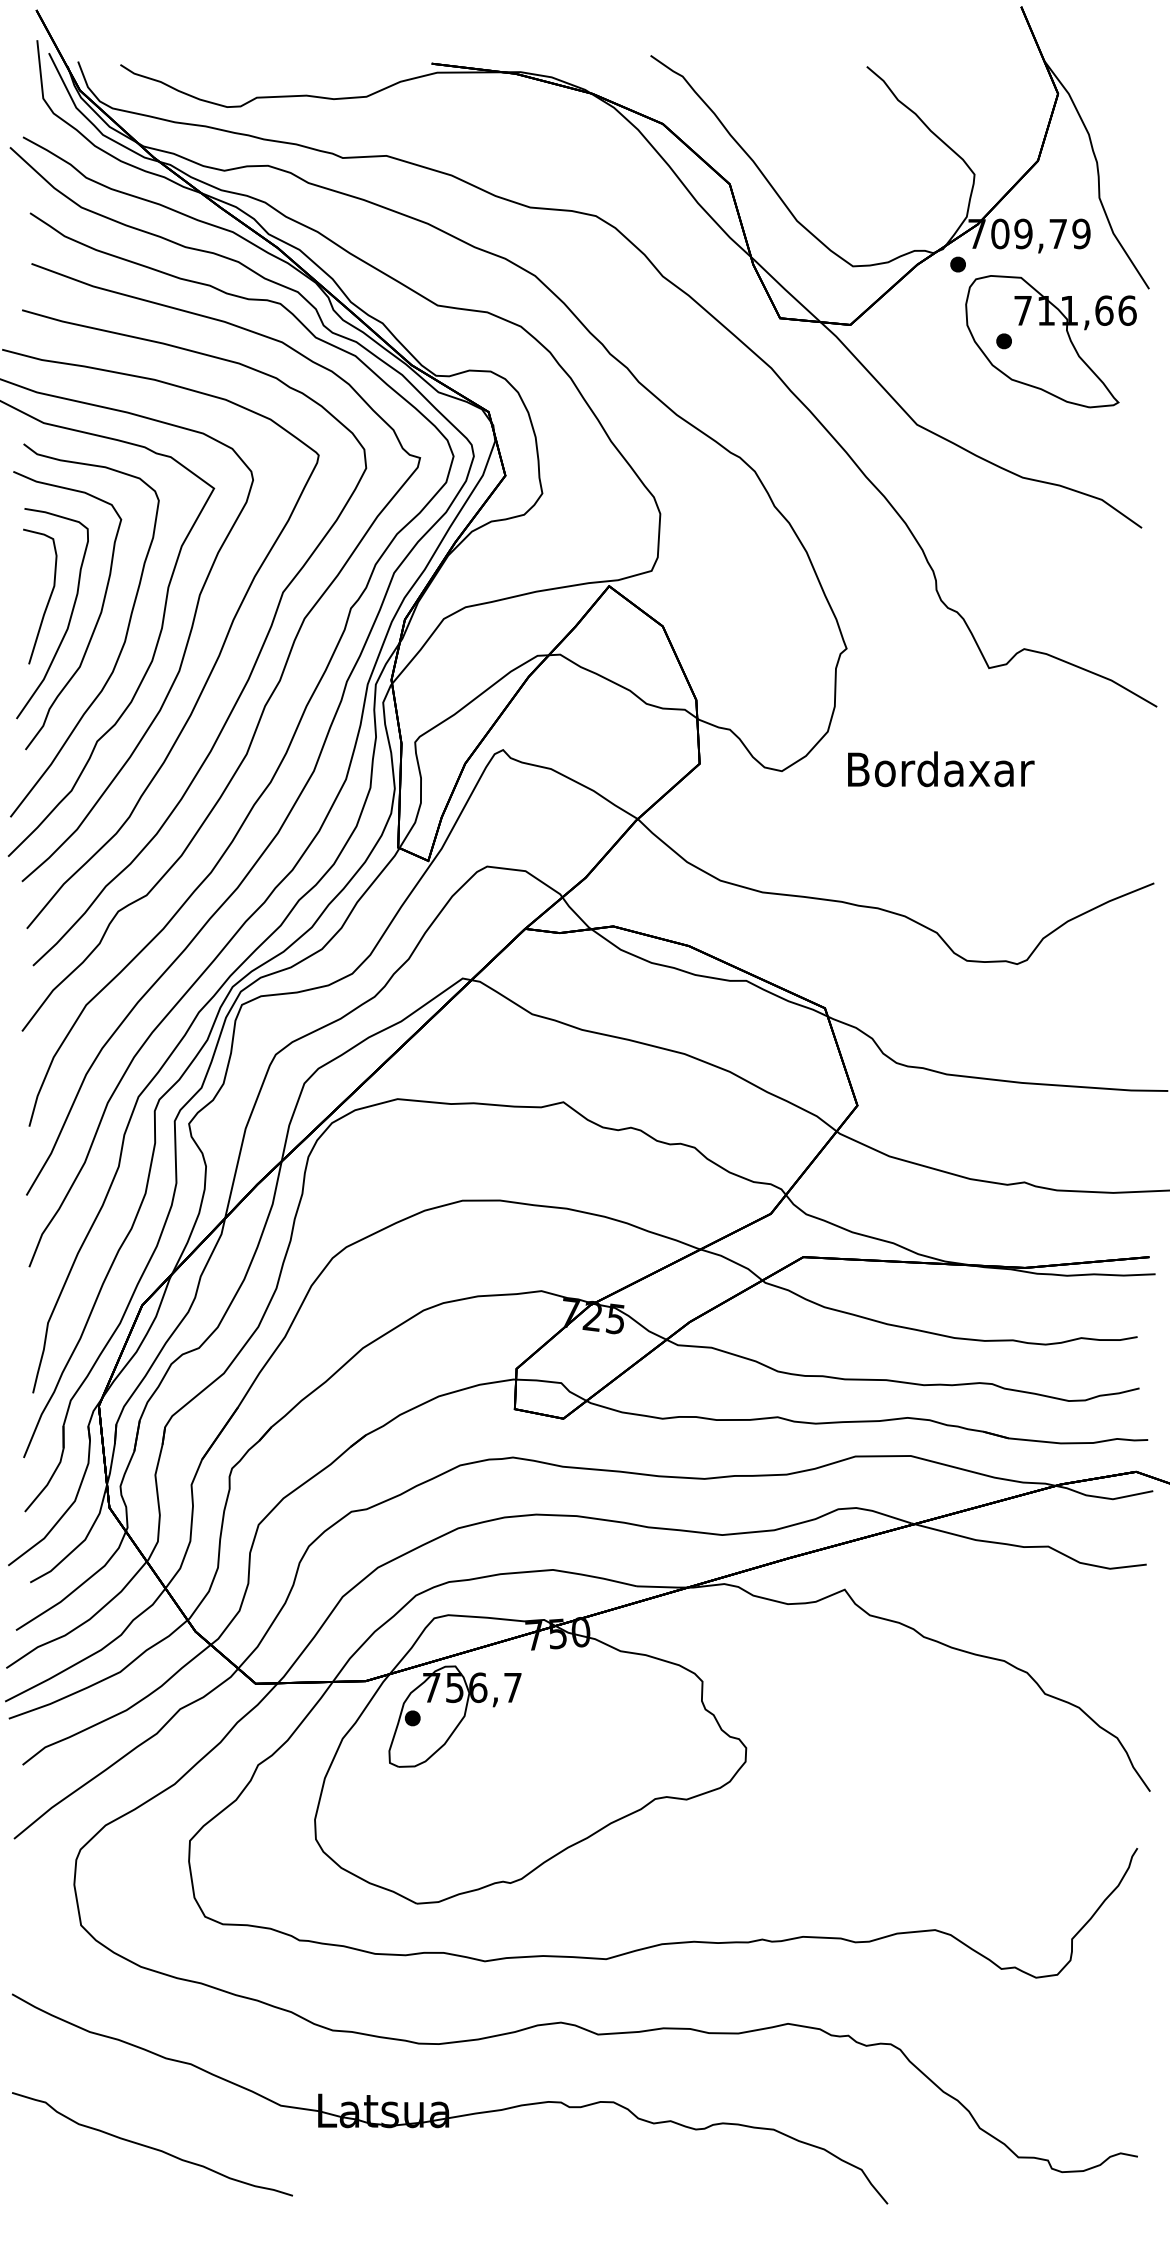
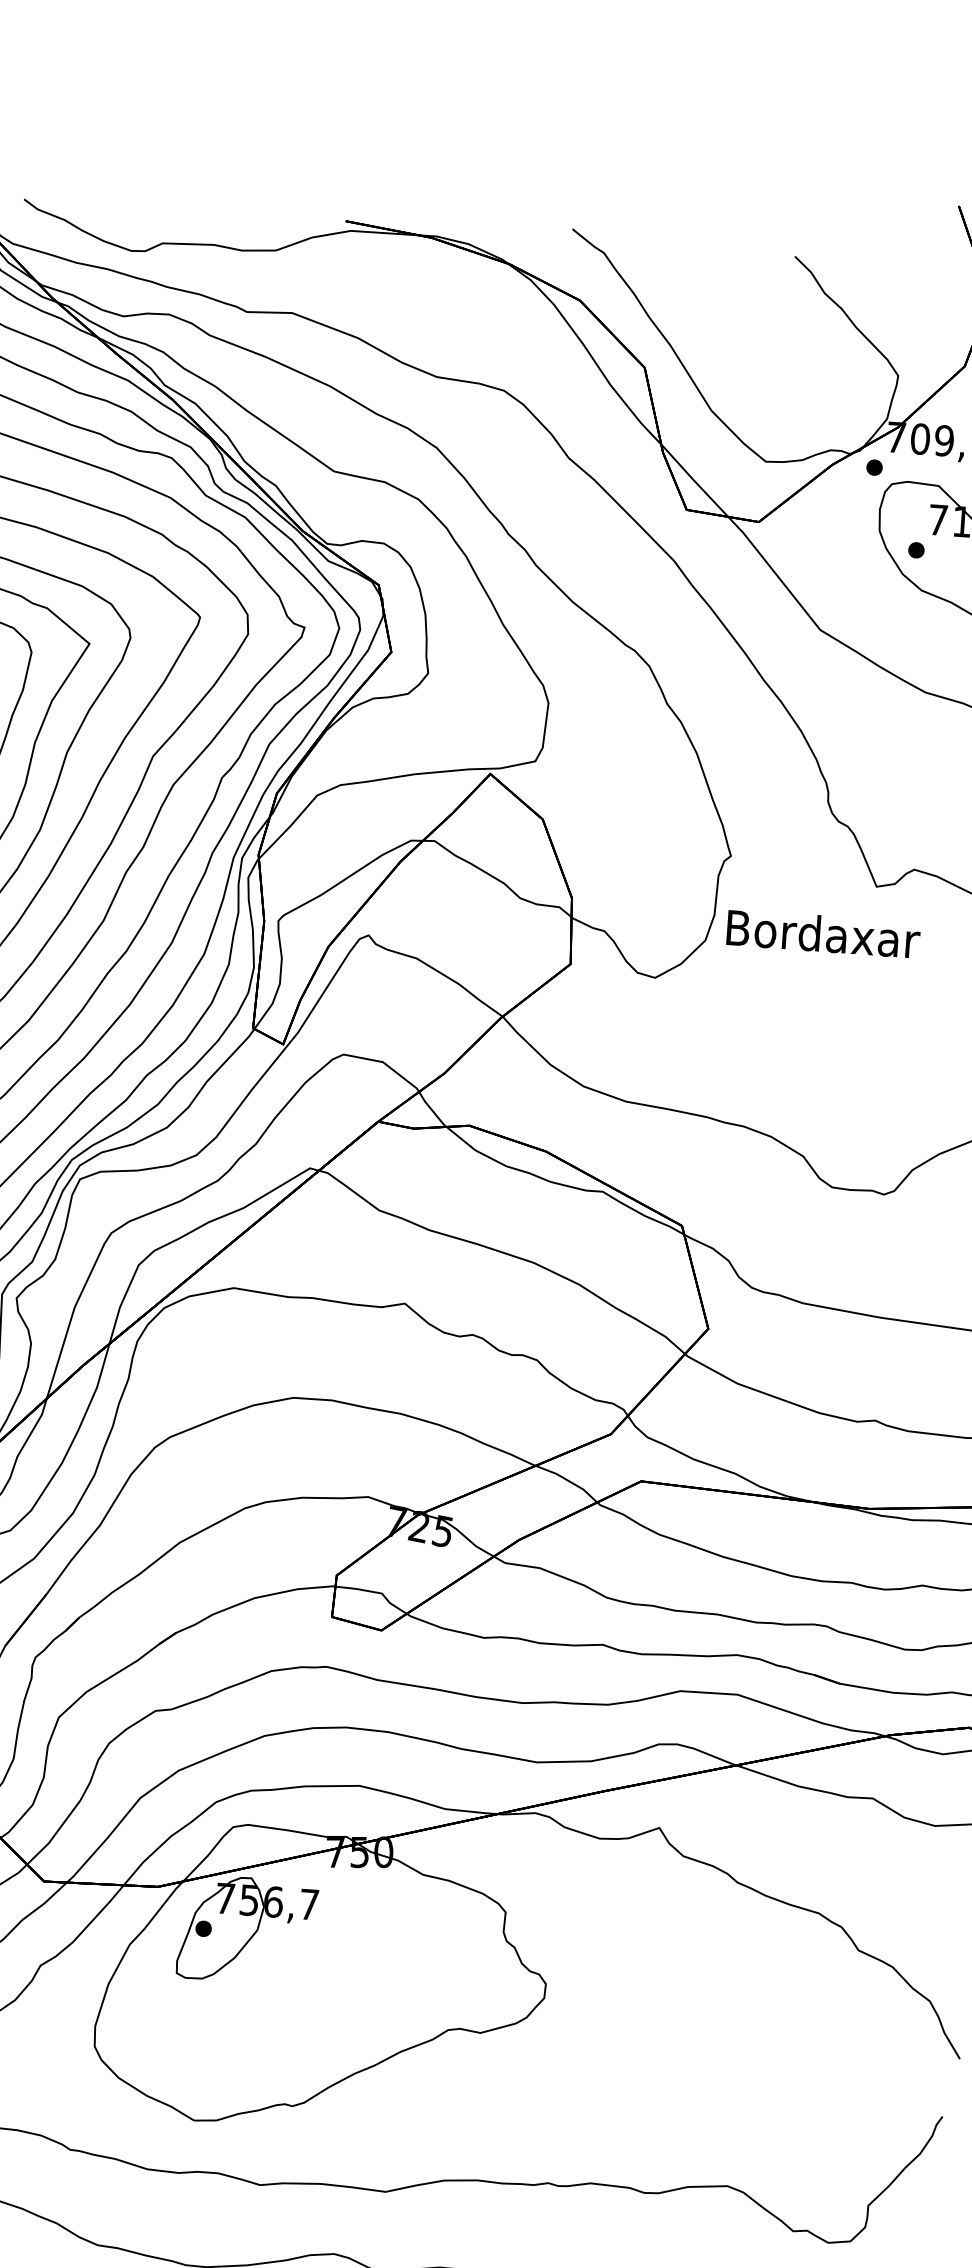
text: (941, 769) -> (823, 934), moved

